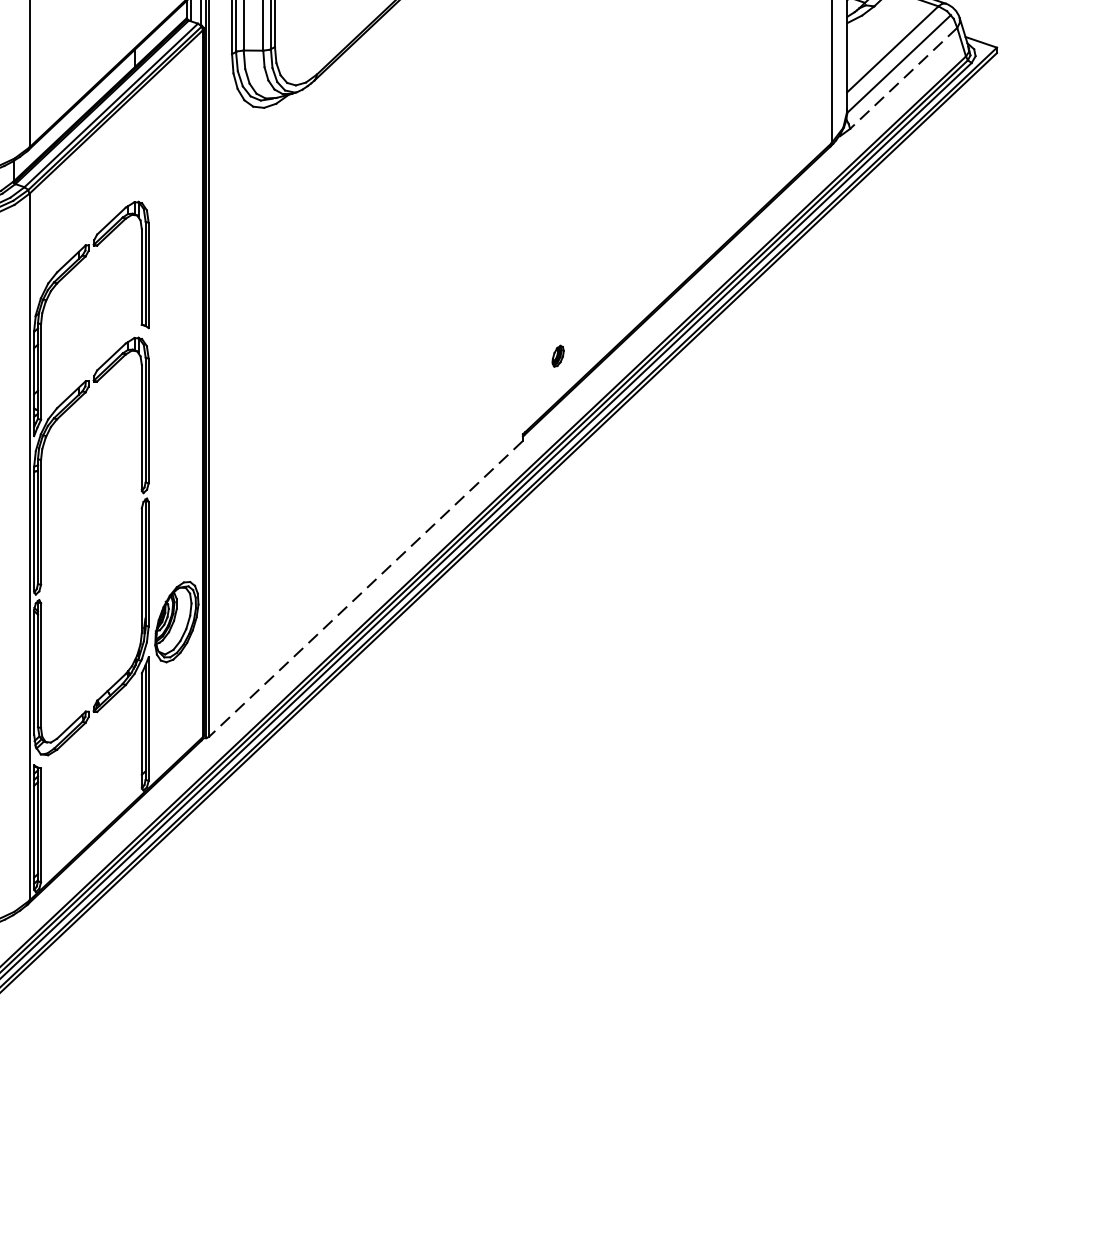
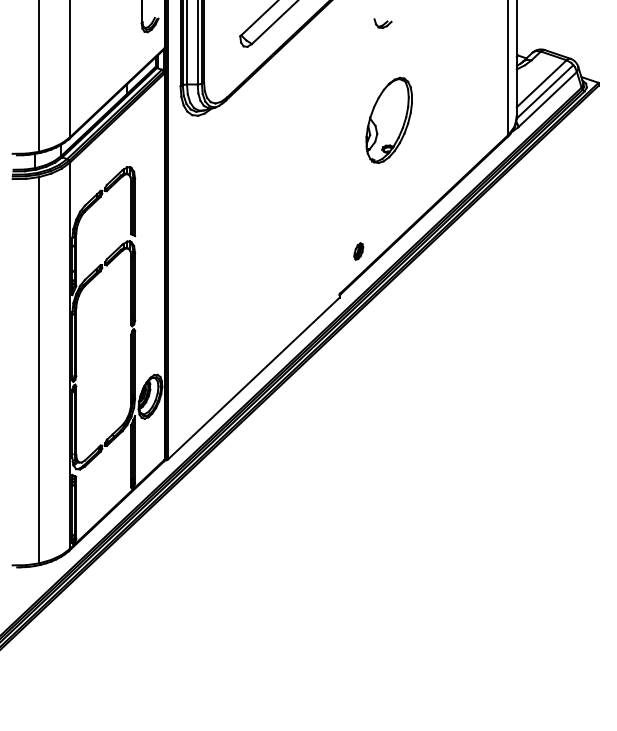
line: (903, 79) -> (547, 100), dashed -> solid
part: (612, 114) -> (388, 119), added
part: (557, 356) -> (358, 251), size x1.43
line: (365, 588) -> (253, 378), dashed -> solid

